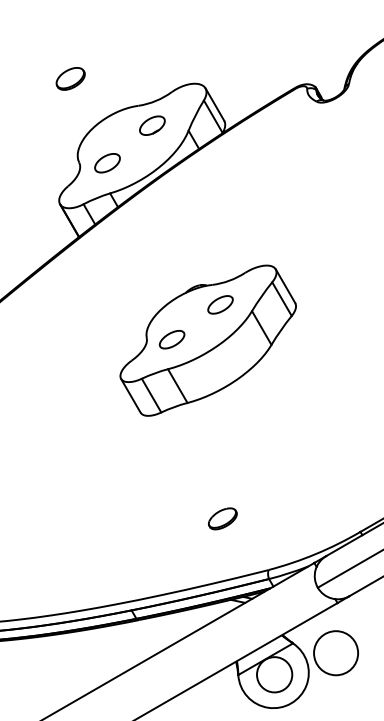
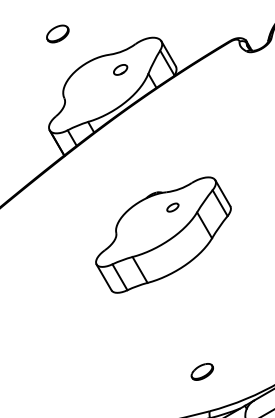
part: (152, 125) -> (120, 69), size x0.7
part: (107, 163) -> (86, 98), removed
part: (220, 304) -> (172, 207), size x0.6
part: (171, 339) -> (135, 234), removed
part: (222, 518) -> (202, 371), moved

